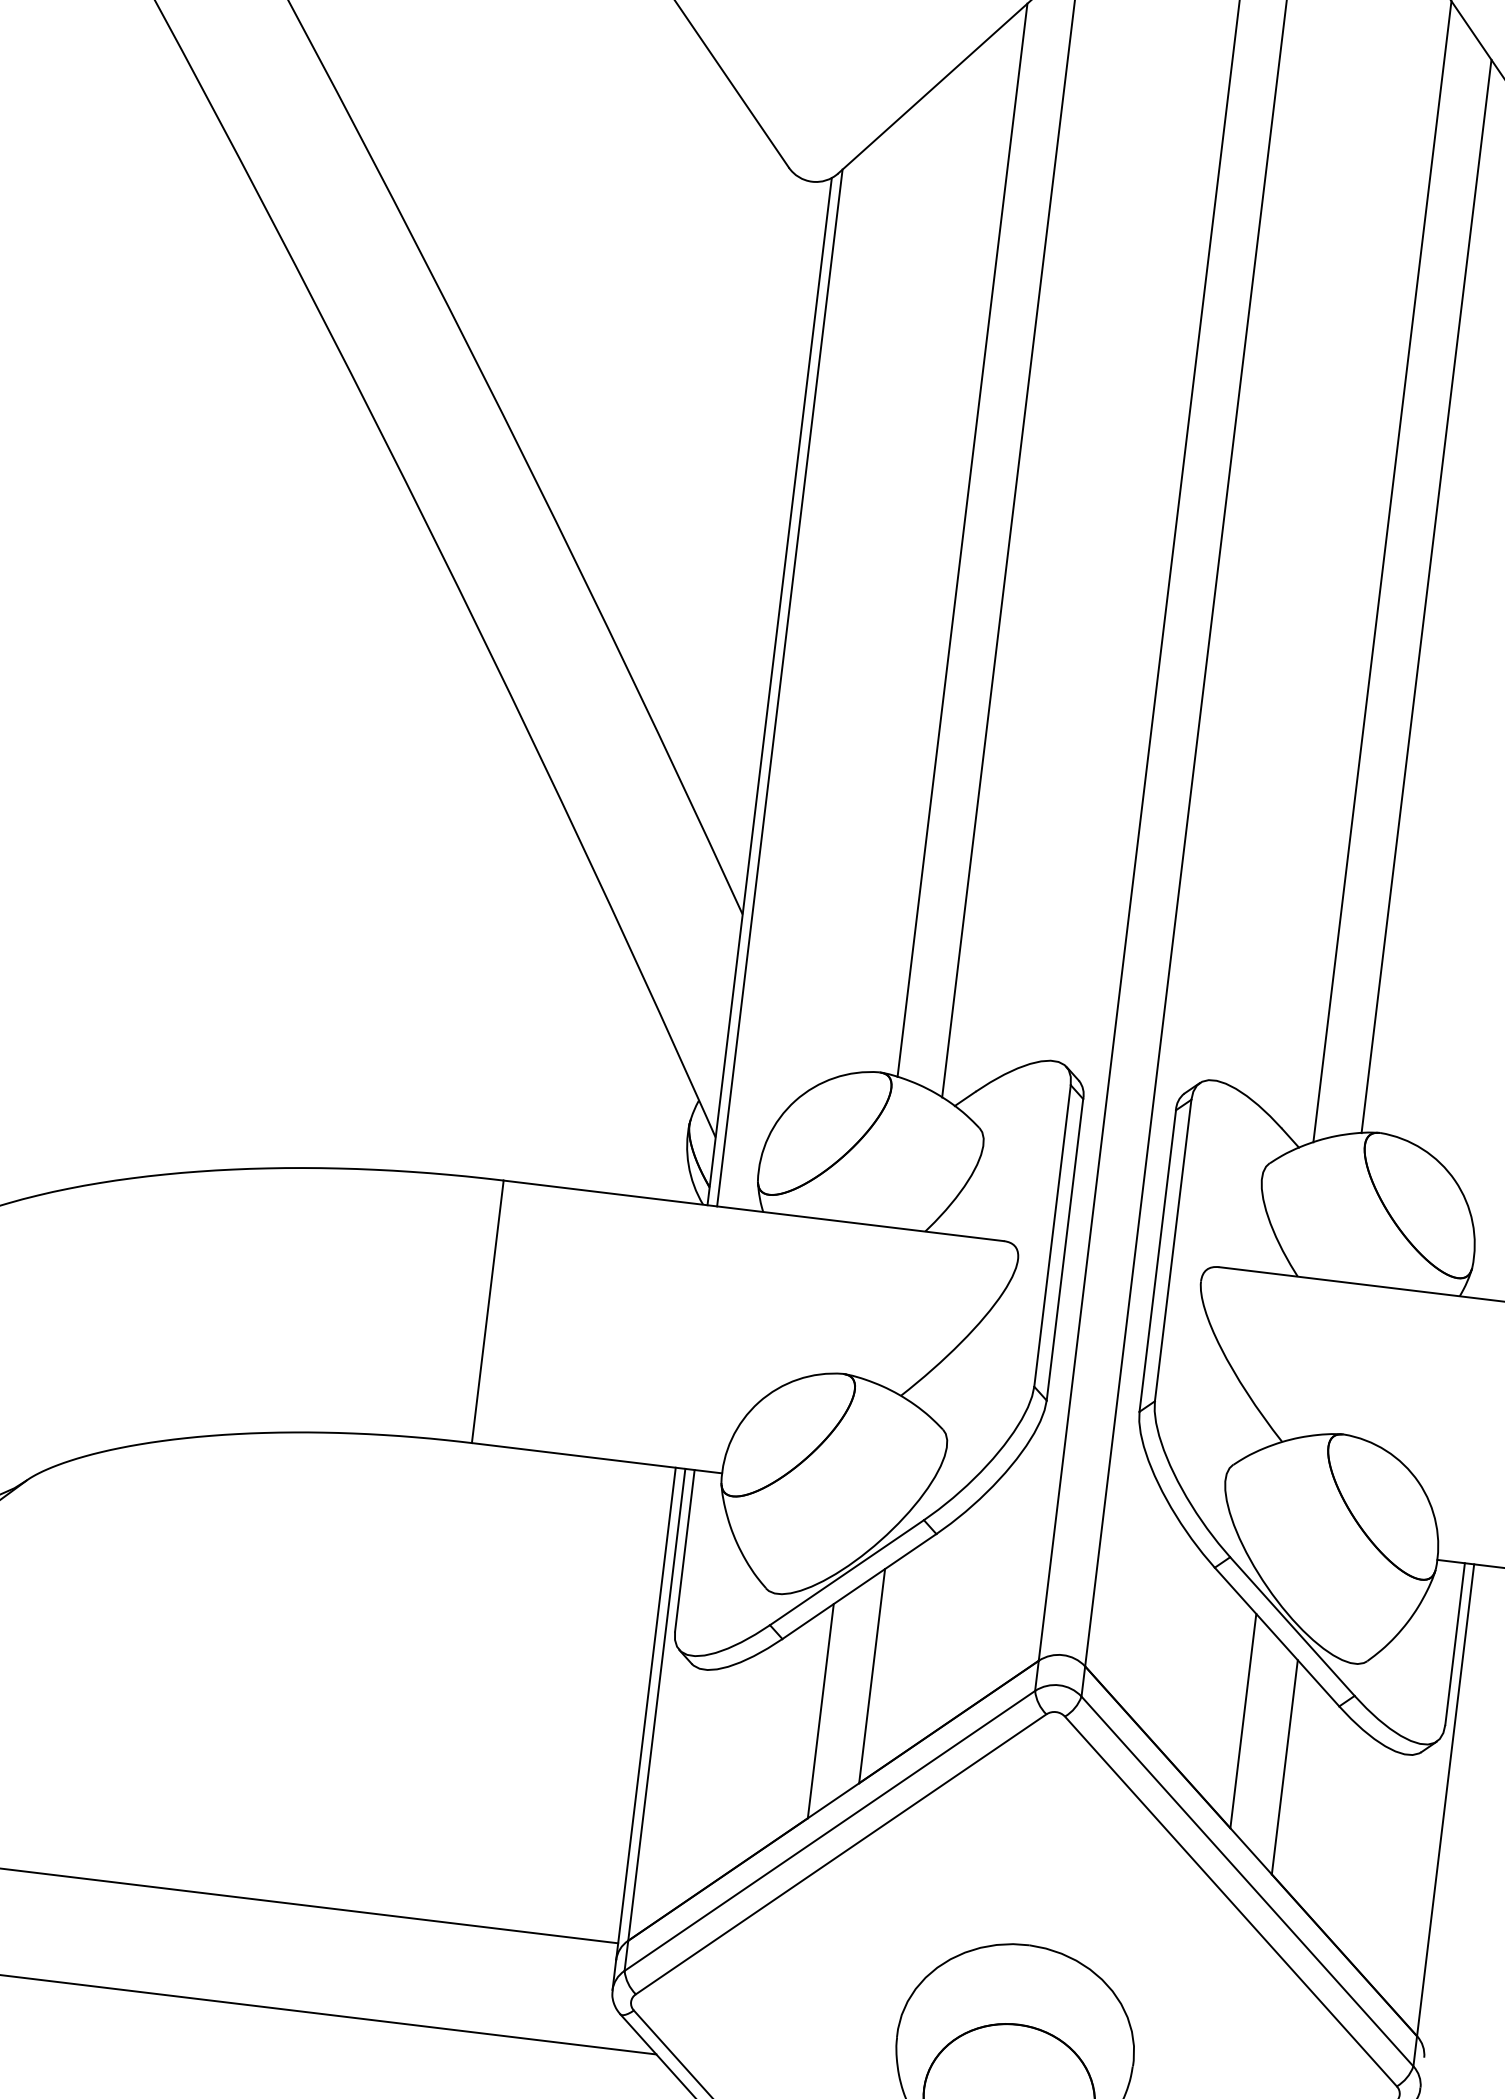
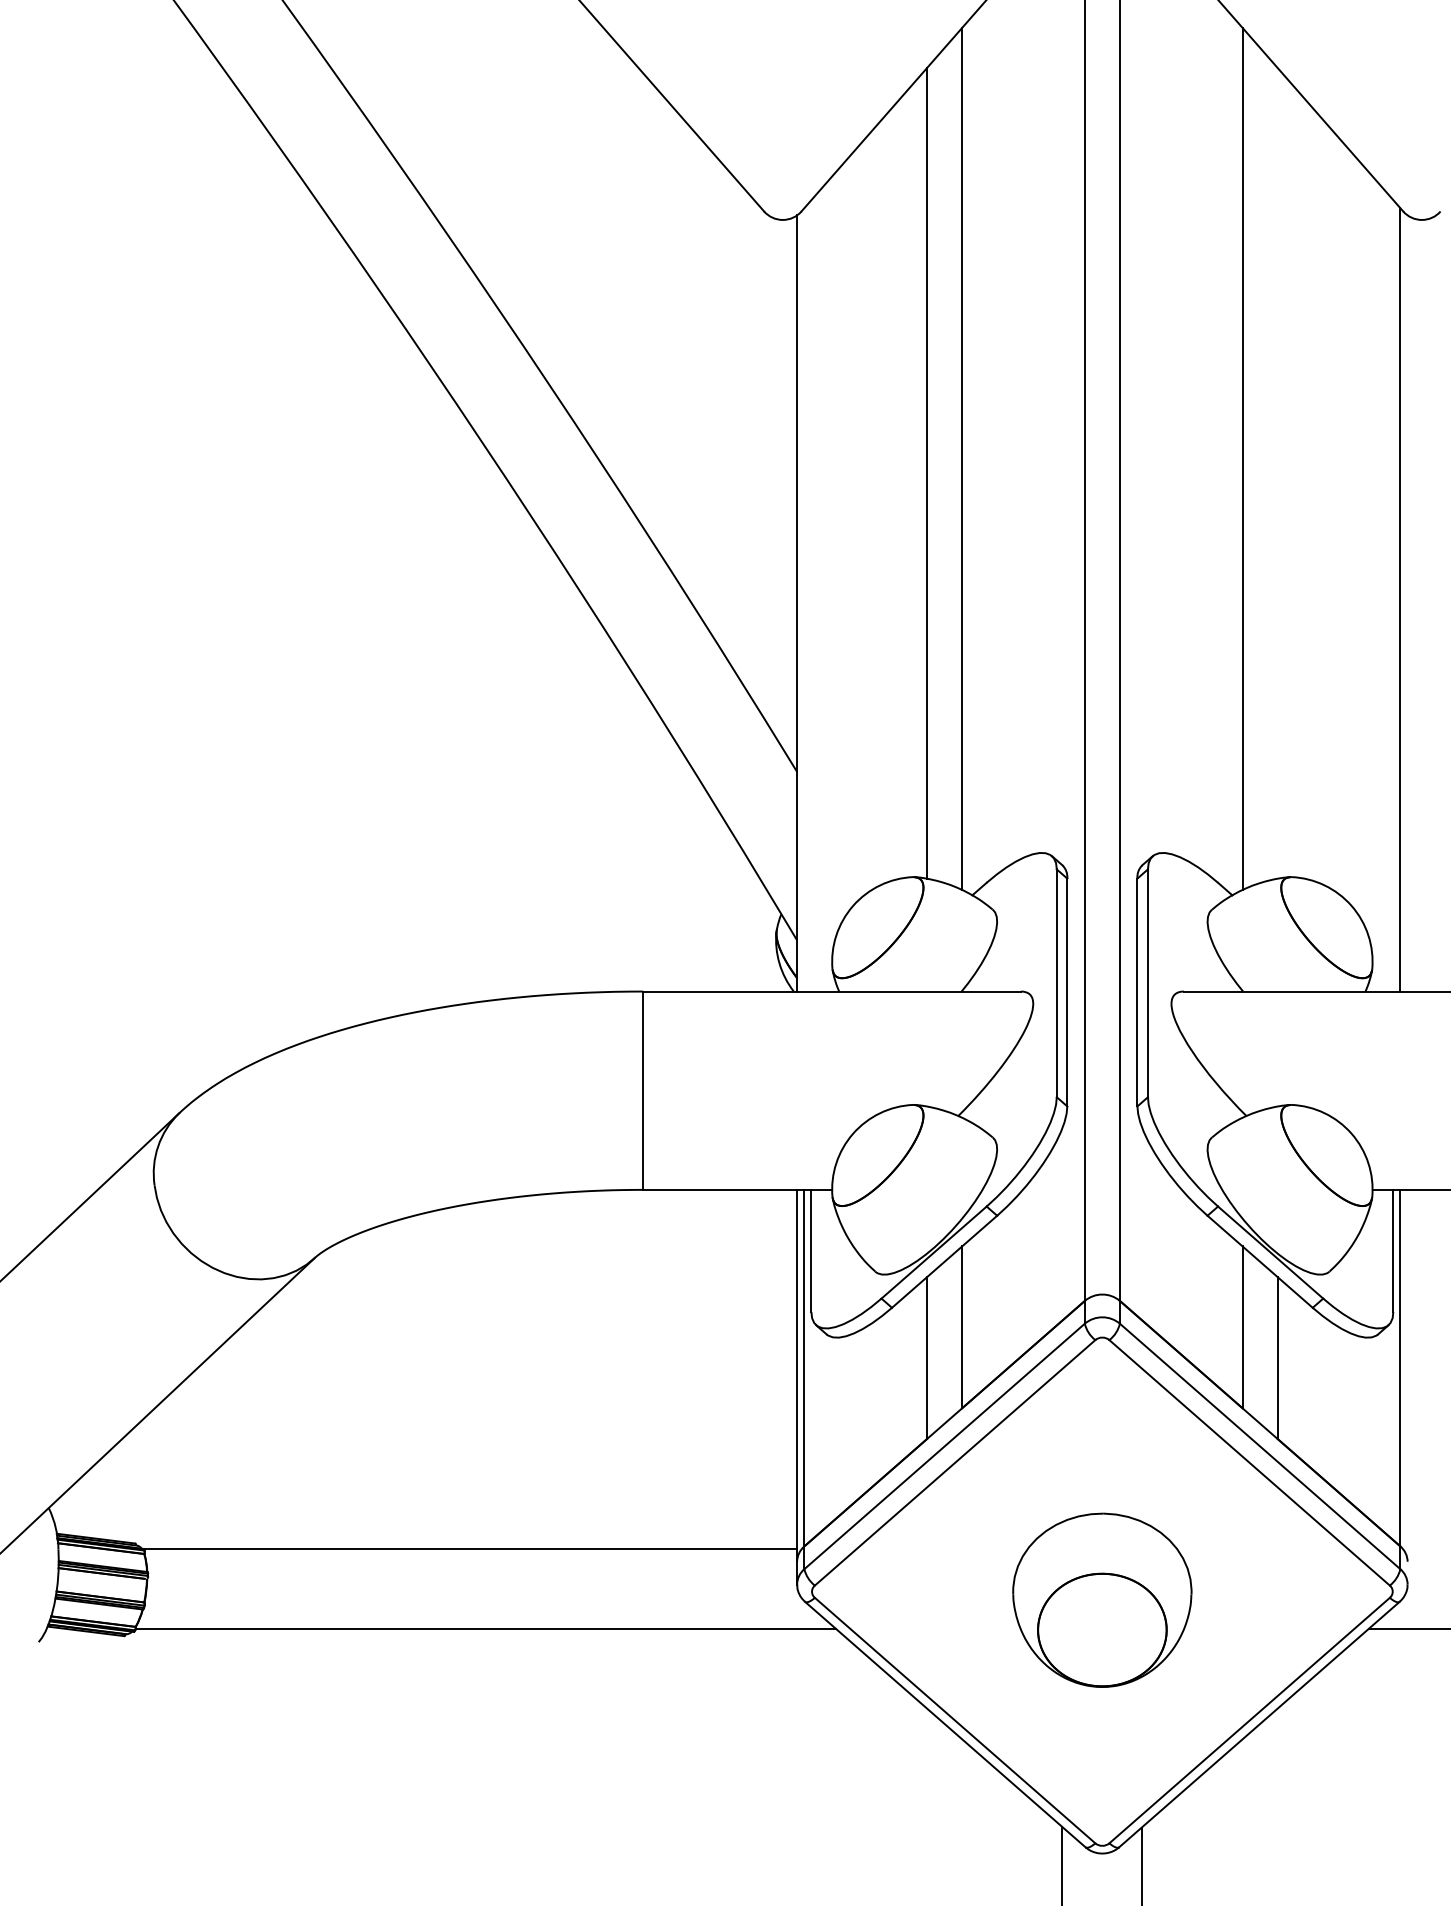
line: (1426, 595) -> (1277, 472), removed
line: (780, 687) -> (804, 599), removed

